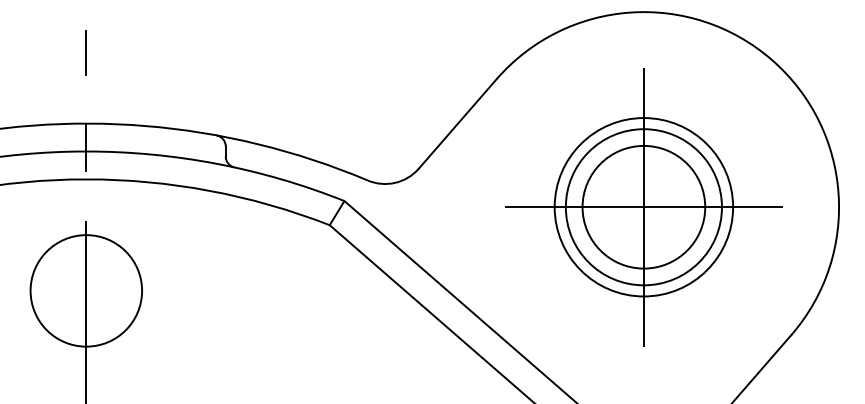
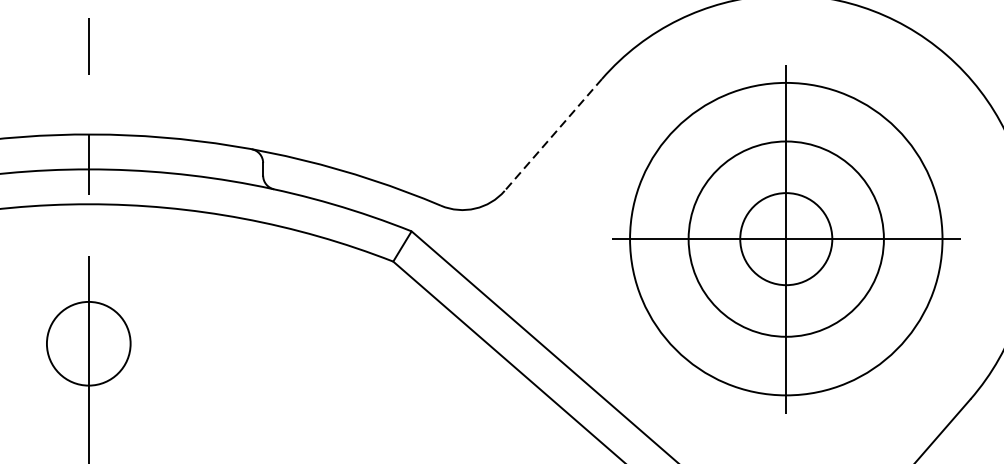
line: (457, 124) -> (553, 135), solid -> dashed
circle: (643, 206) -> (785, 238), size x0.6
circle: (643, 207) -> (785, 239), size x1.4
circle: (86, 290) -> (88, 343), size x0.6

